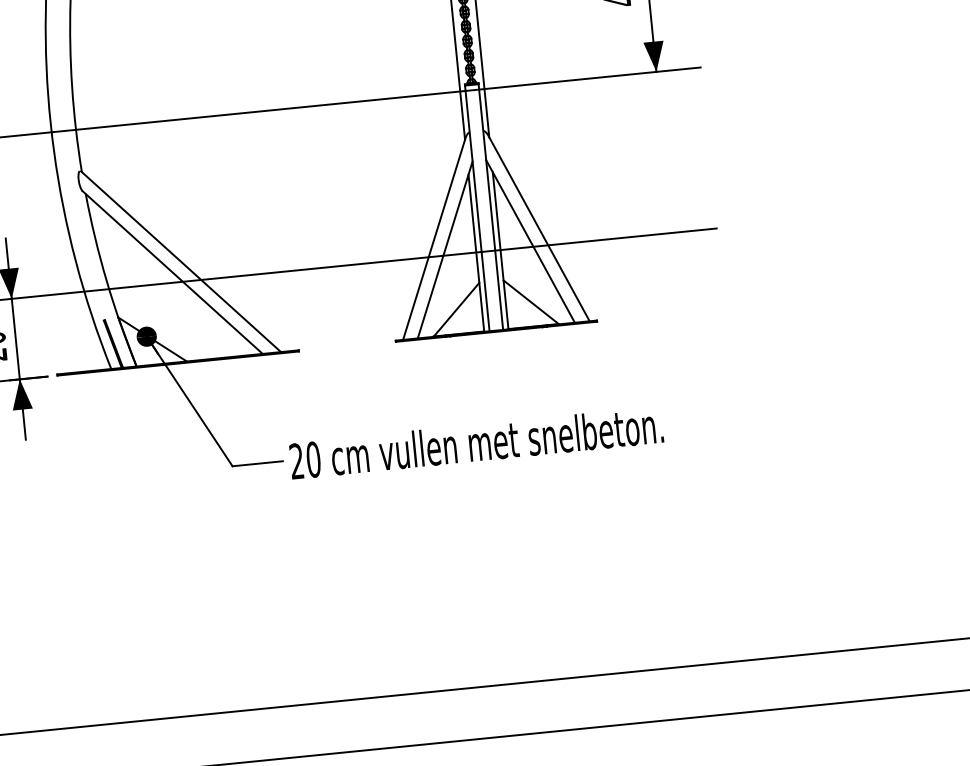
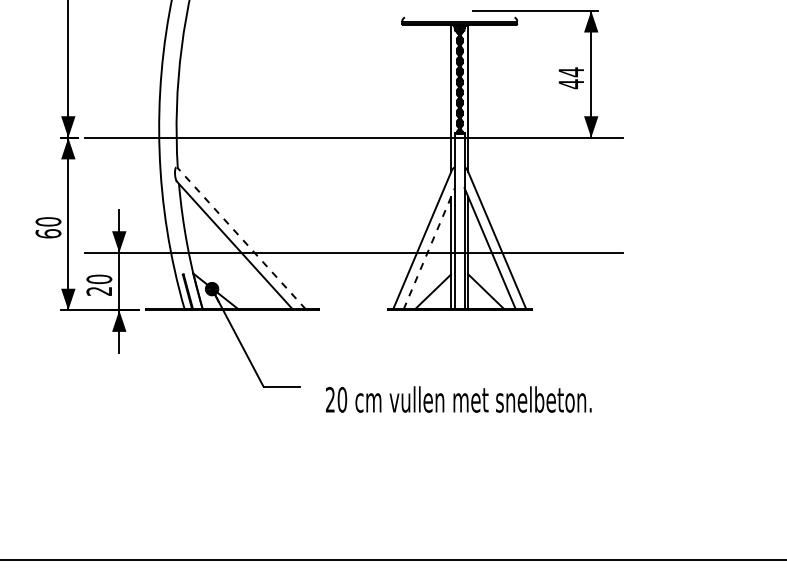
line: (445, 249) -> (429, 248), solid -> dashed
line: (180, 261) -> (241, 238), solid -> dashed
text: (476, 442) -> (458, 399), moved

